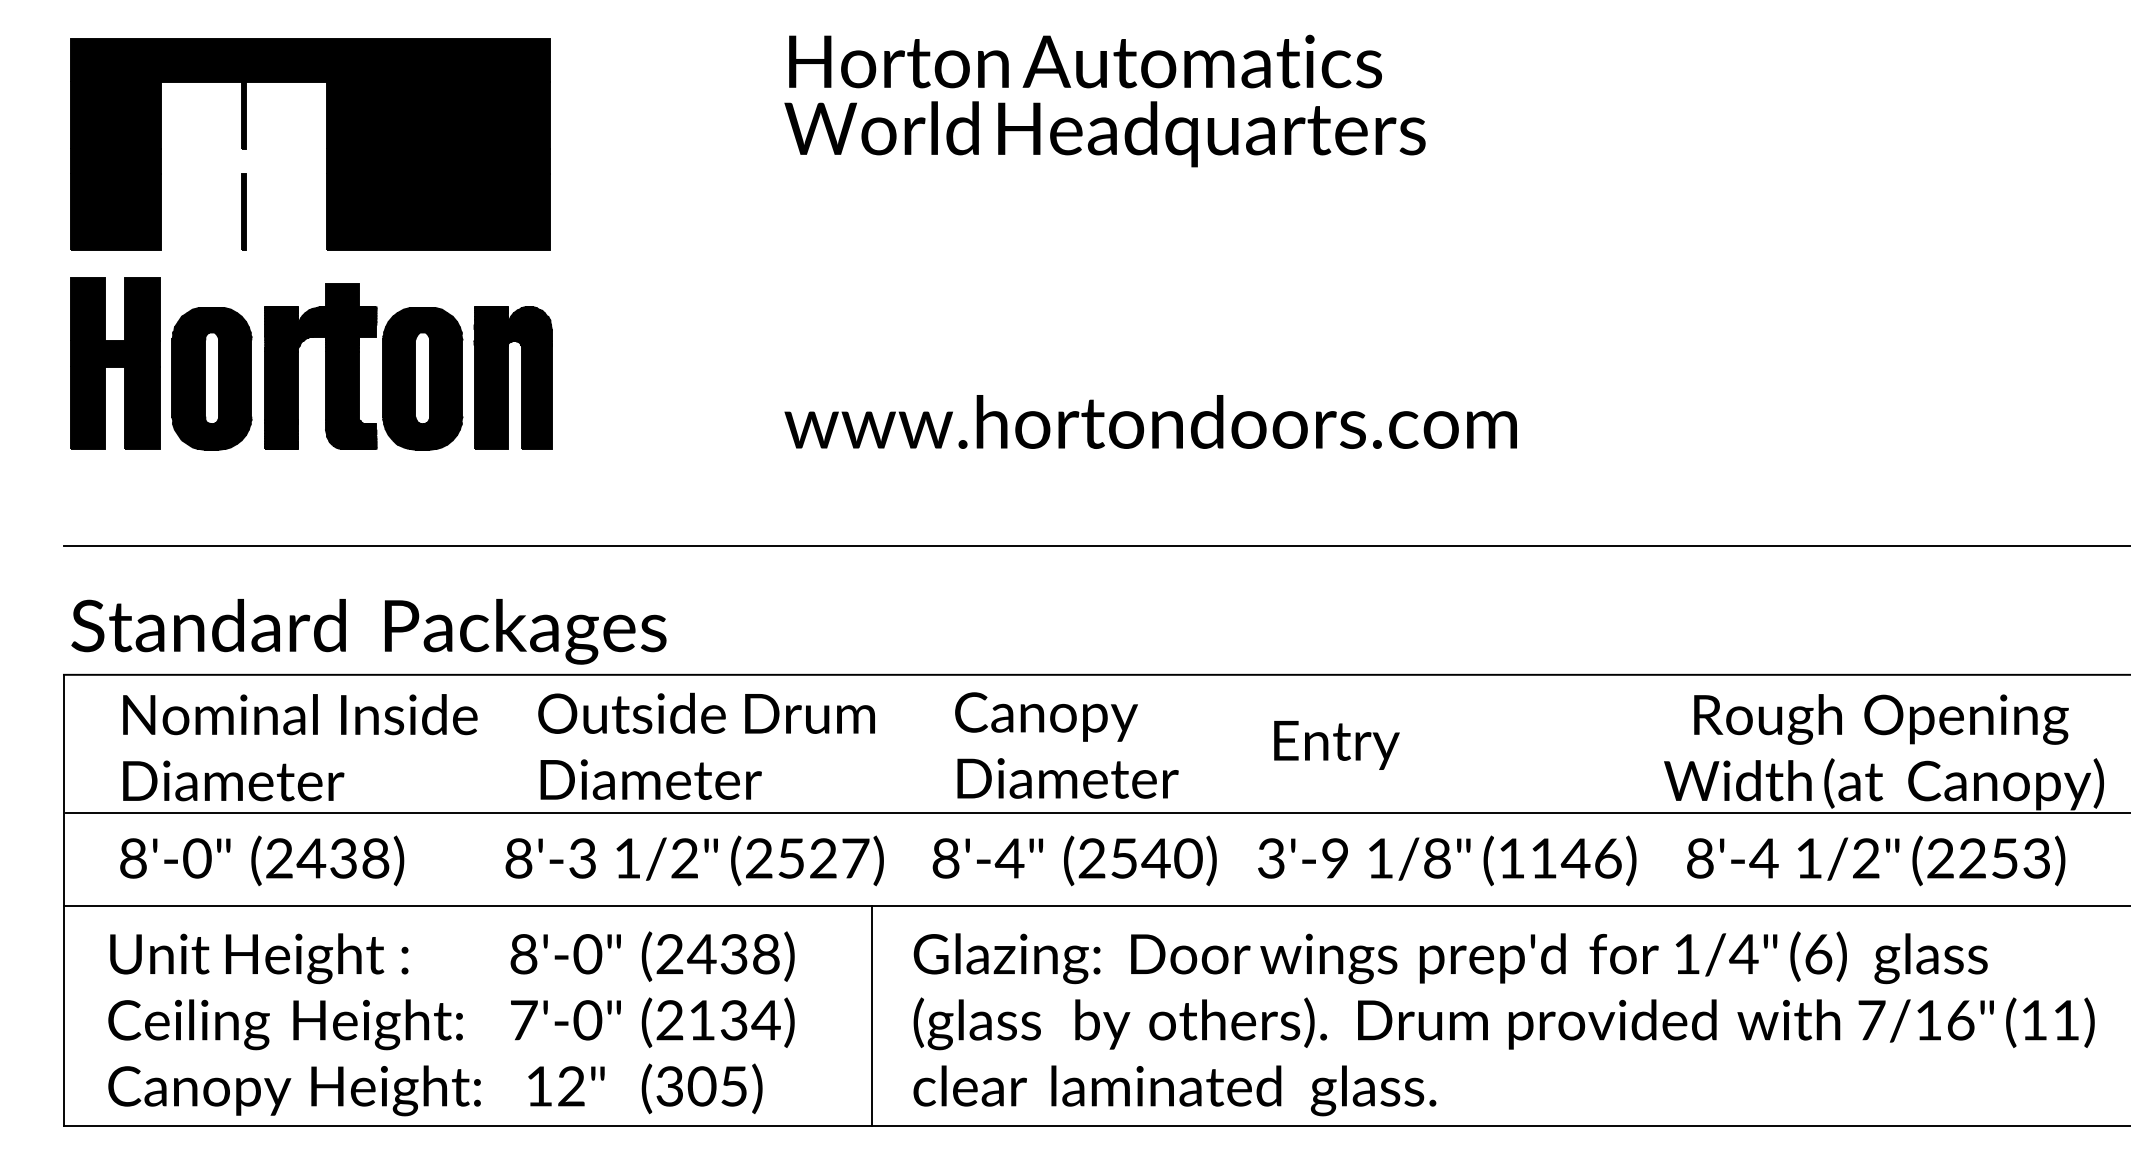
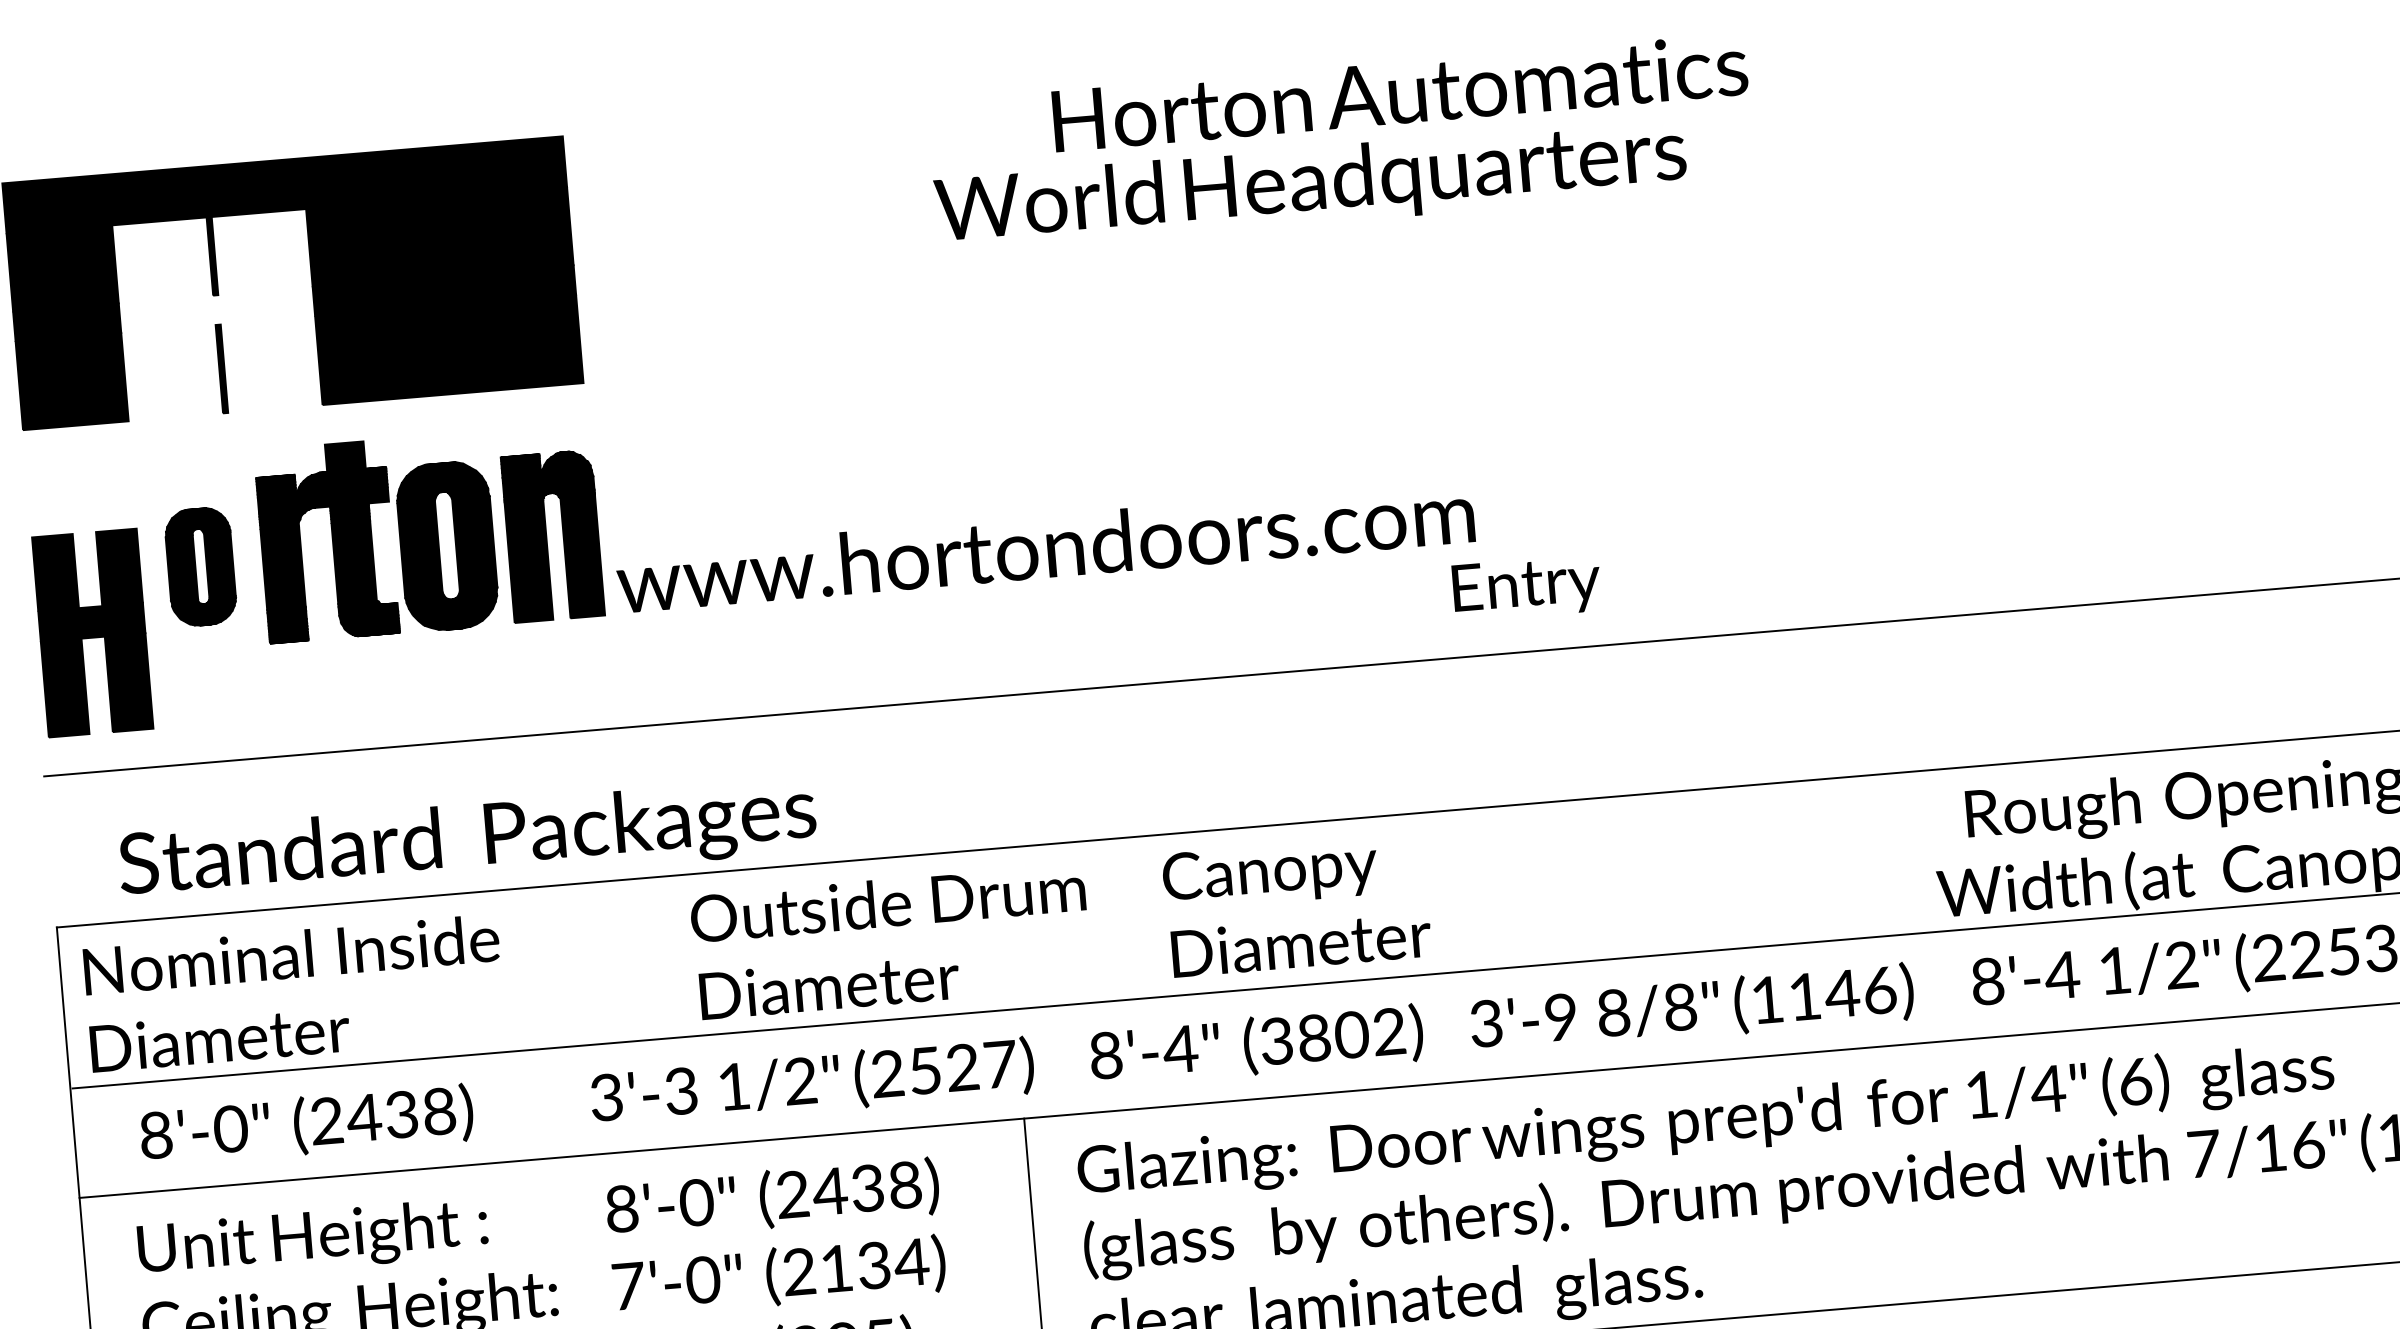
text: (1085, 61) -> (1400, 92), moved
text: (1104, 134) -> (1310, 186), moved
part: (115, 363) -> (92, 633), moved
part: (211, 378) -> (200, 566), size x0.7
text: (1150, 421) -> (1045, 546), moved
text: (368, 631) -> (467, 842), moved
text: (706, 745) -> (890, 940), moved
text: (1066, 745) -> (1296, 905), moved
text: (1336, 745) -> (1526, 588), moved
text: (300, 747) -> (294, 993), moved
text: (518, 858) -> (606, 1097), 8'-3 -> 3'-3
text: (1140, 858) -> (1333, 1036), (2540) -> (3802)
text: (1380, 858) -> (1613, 1012), 1/8" -> 8/8"

